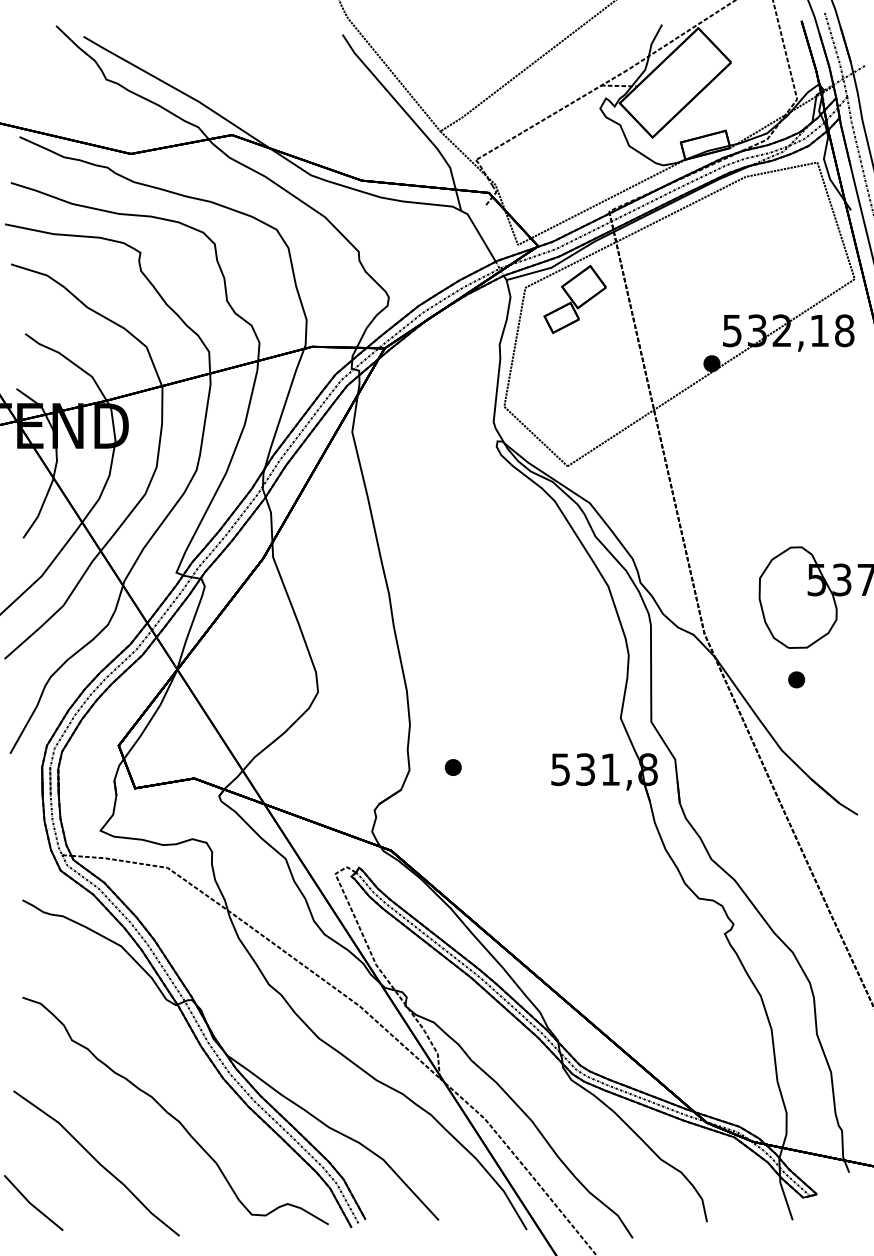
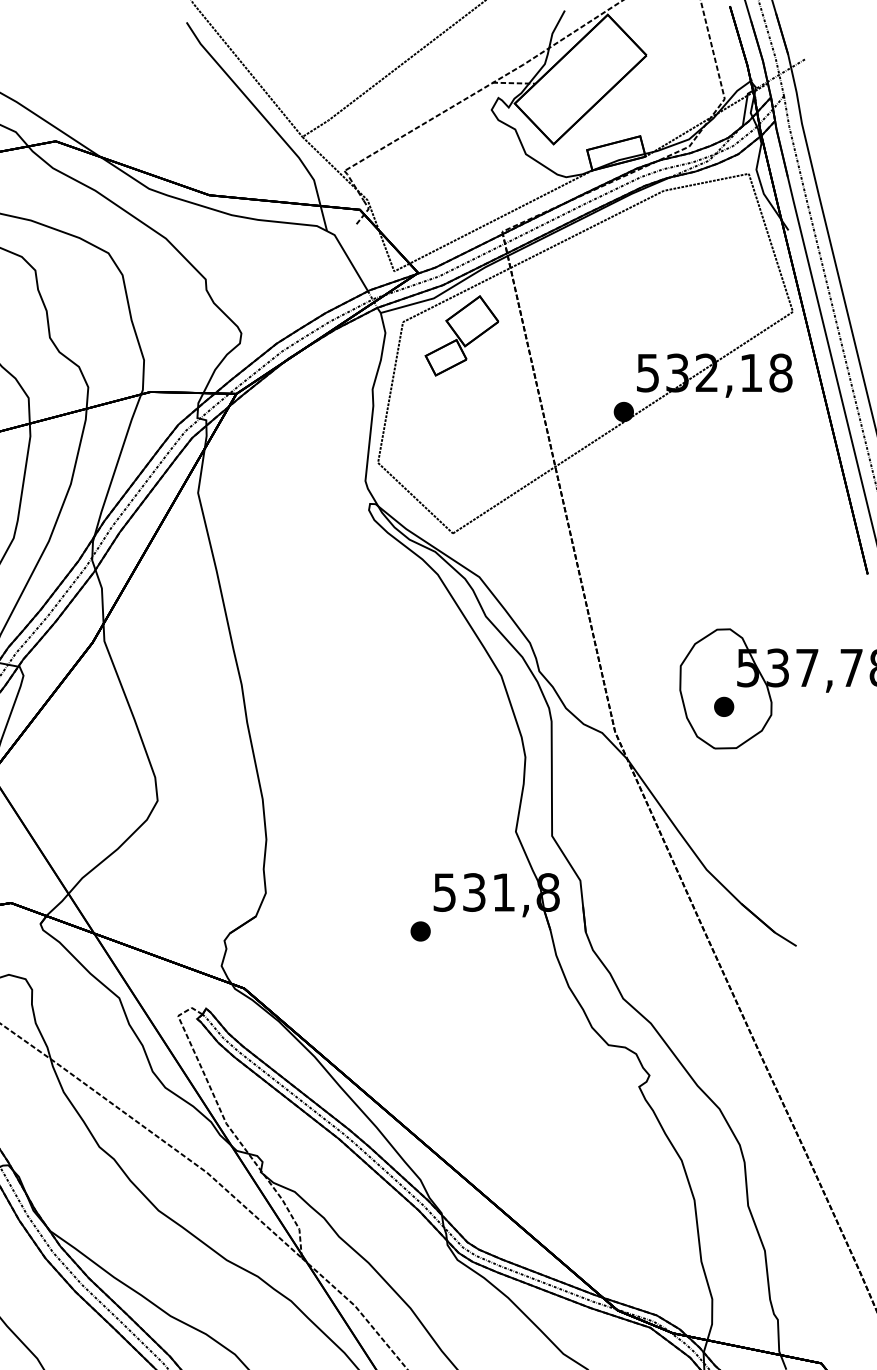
part: (796, 679) -> (723, 706), moved
part: (452, 767) -> (419, 931), moved

